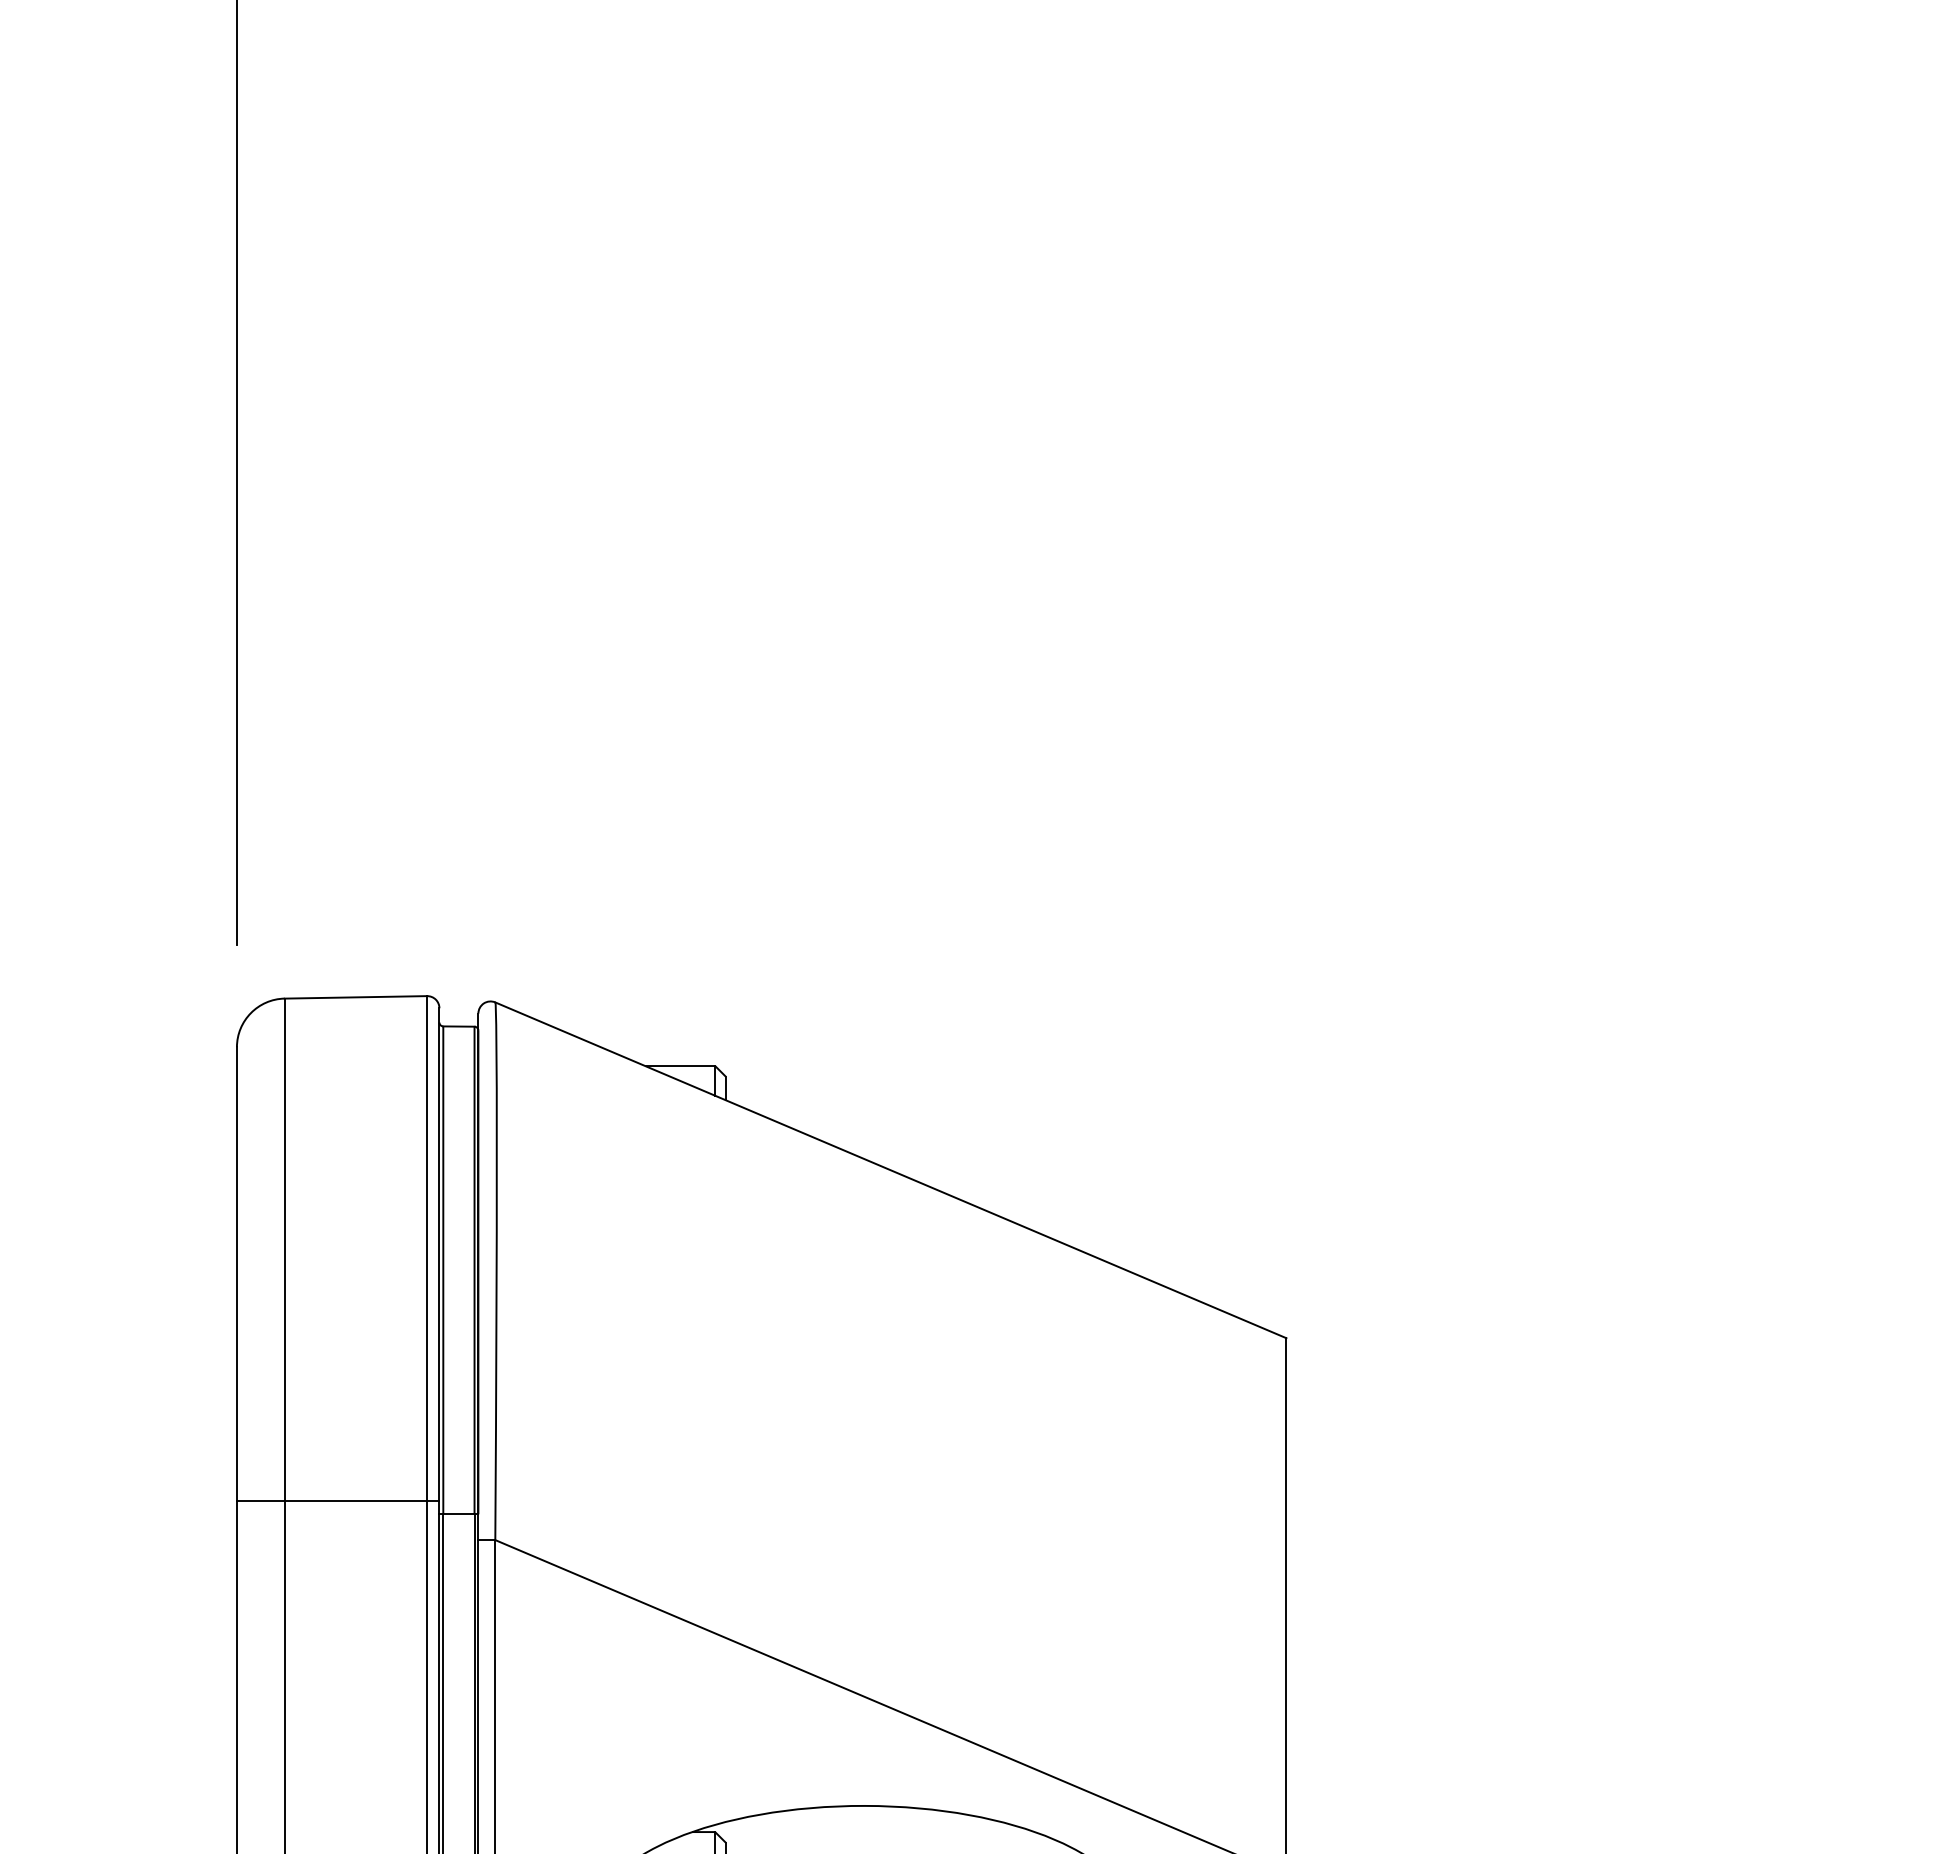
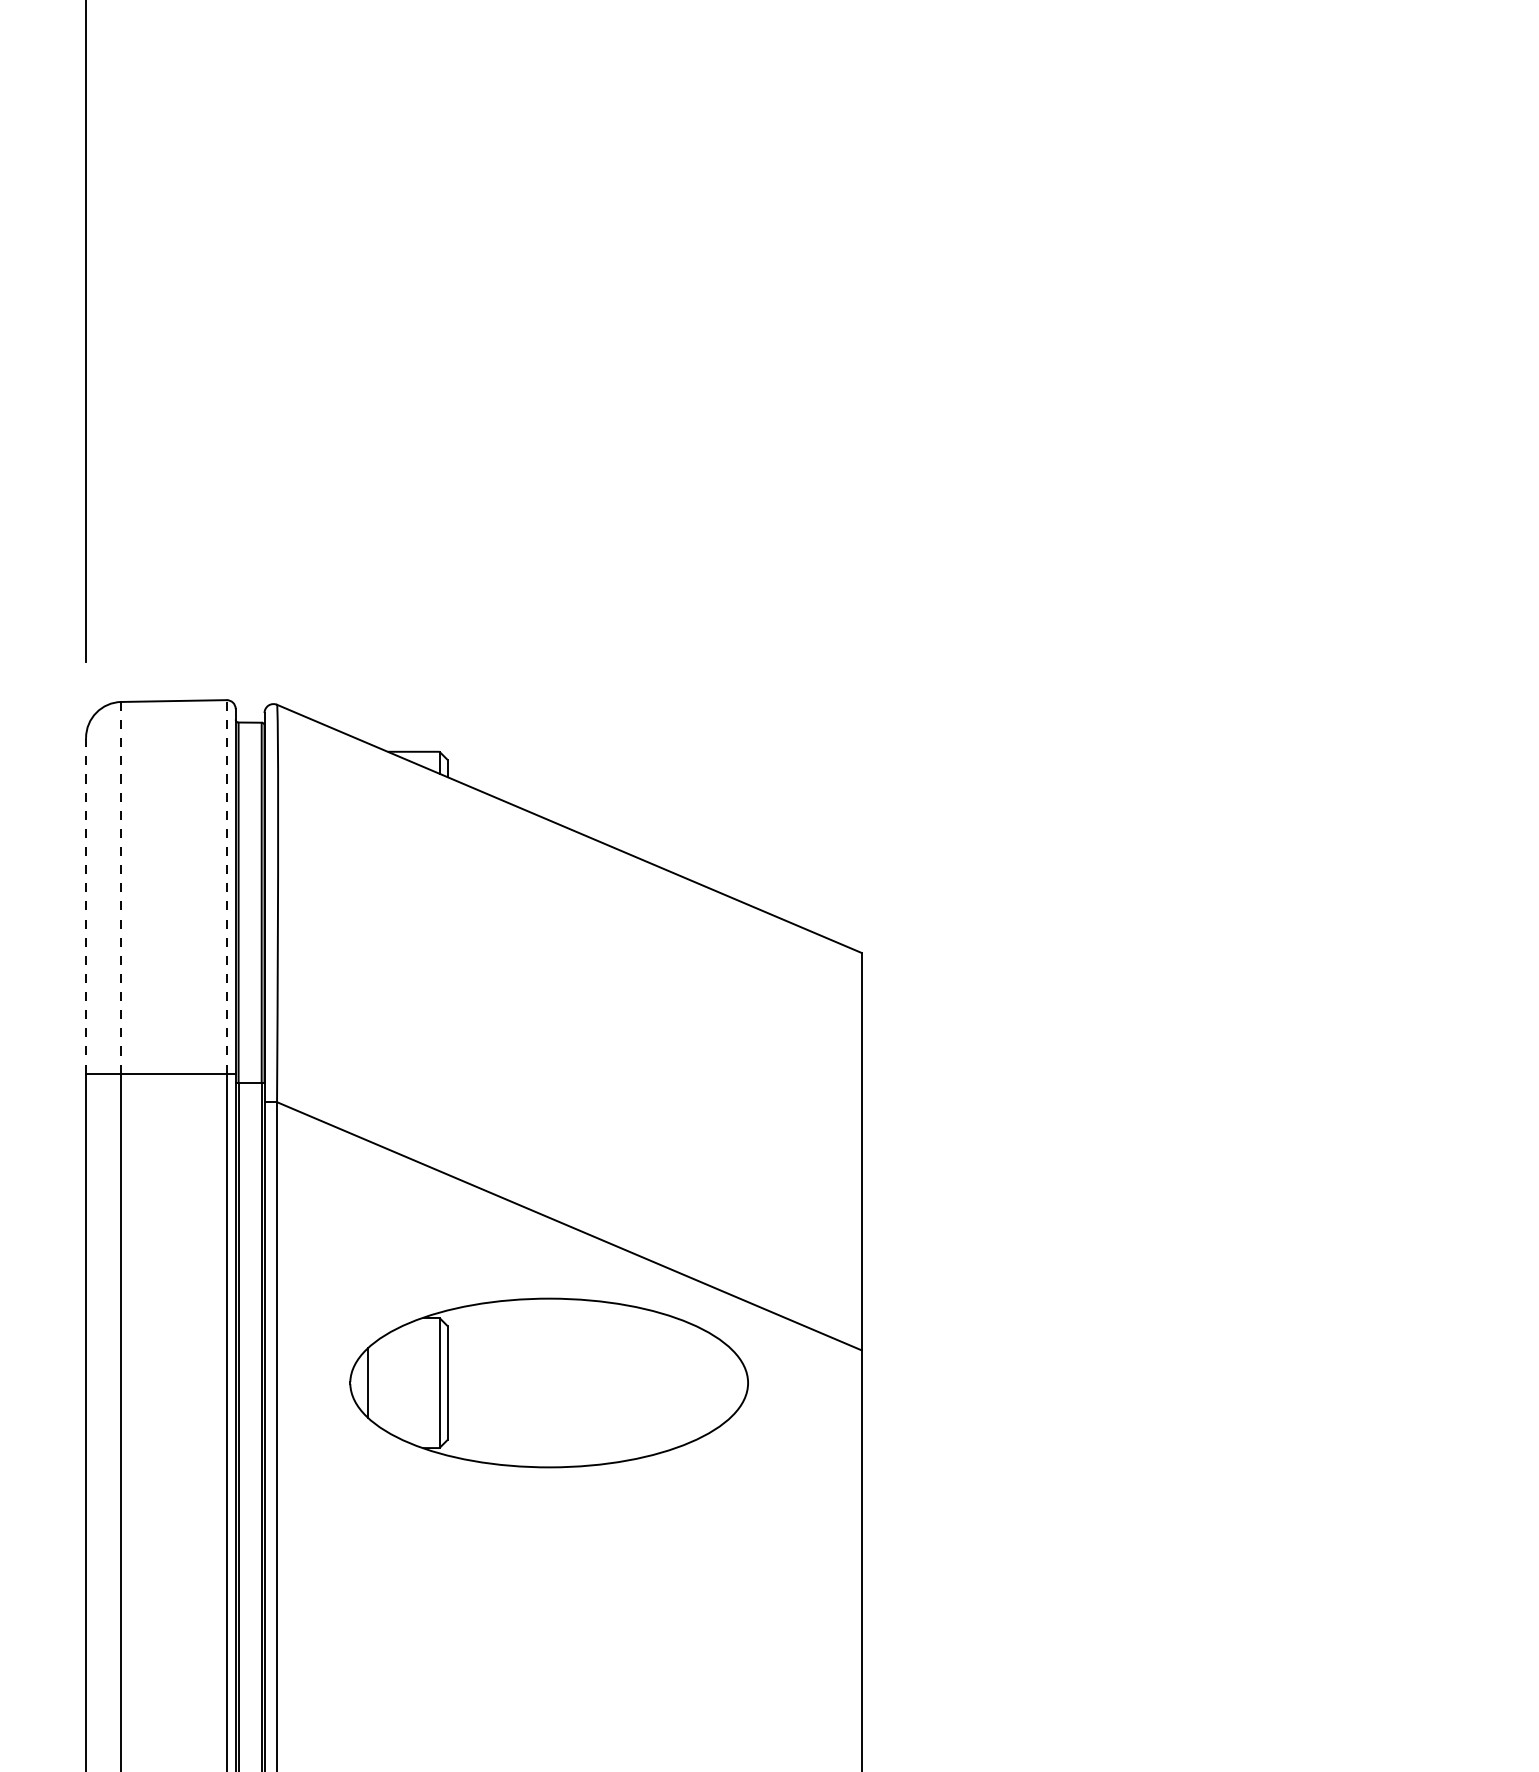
line: (426, 1248) -> (226, 886), solid -> dashed
line: (284, 1249) -> (121, 887), solid -> dashed
line: (237, 1273) -> (86, 905), solid -> dashed

